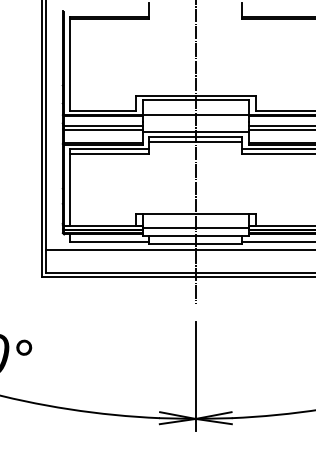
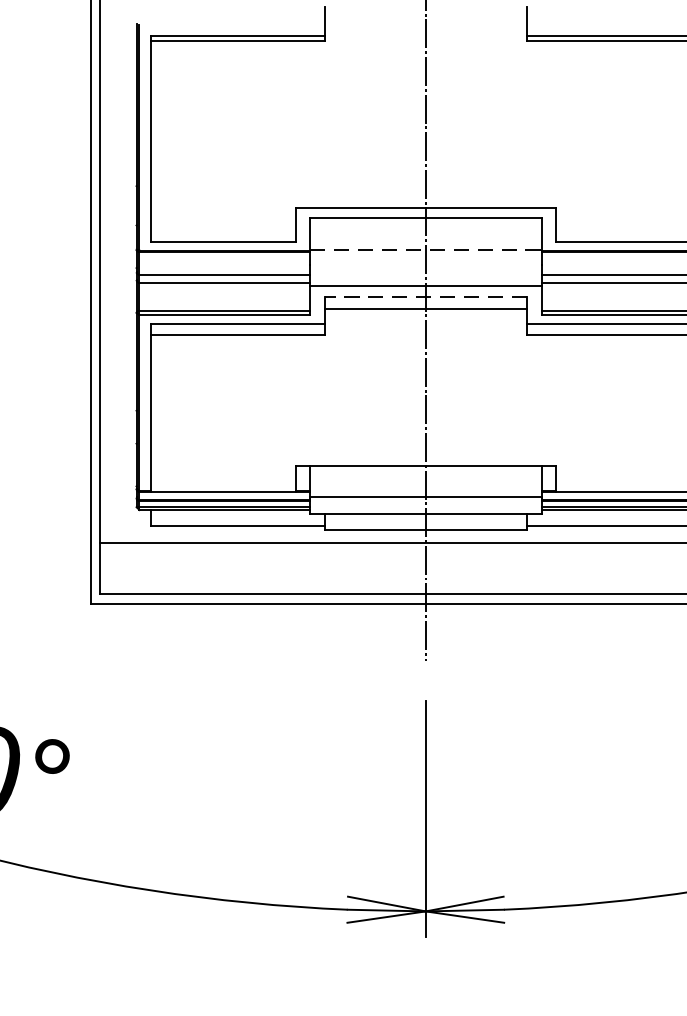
line: (196, 114) -> (427, 249), solid -> dashed
line: (195, 136) -> (425, 297), solid -> dashed

